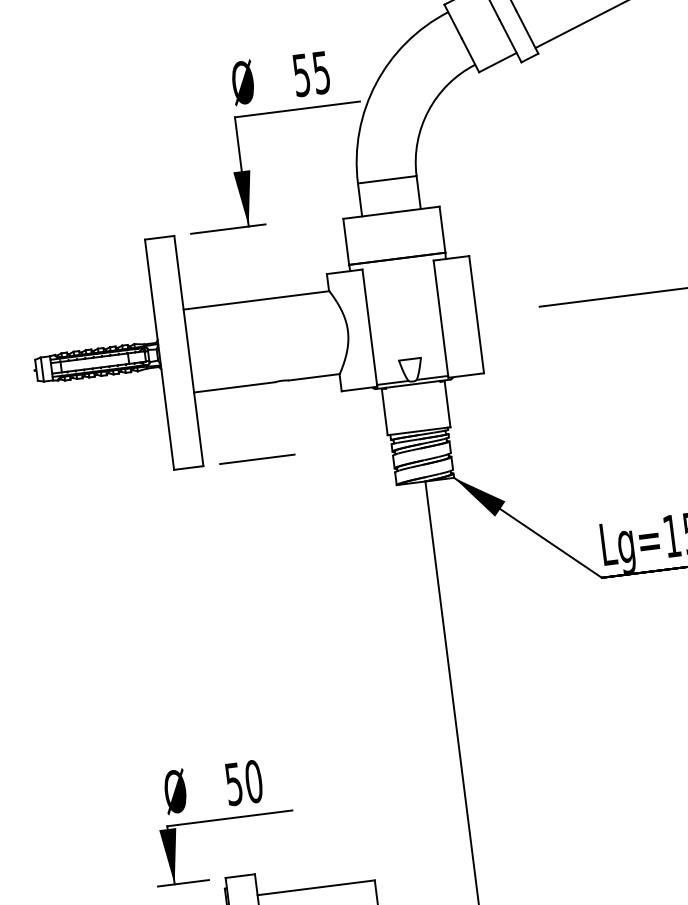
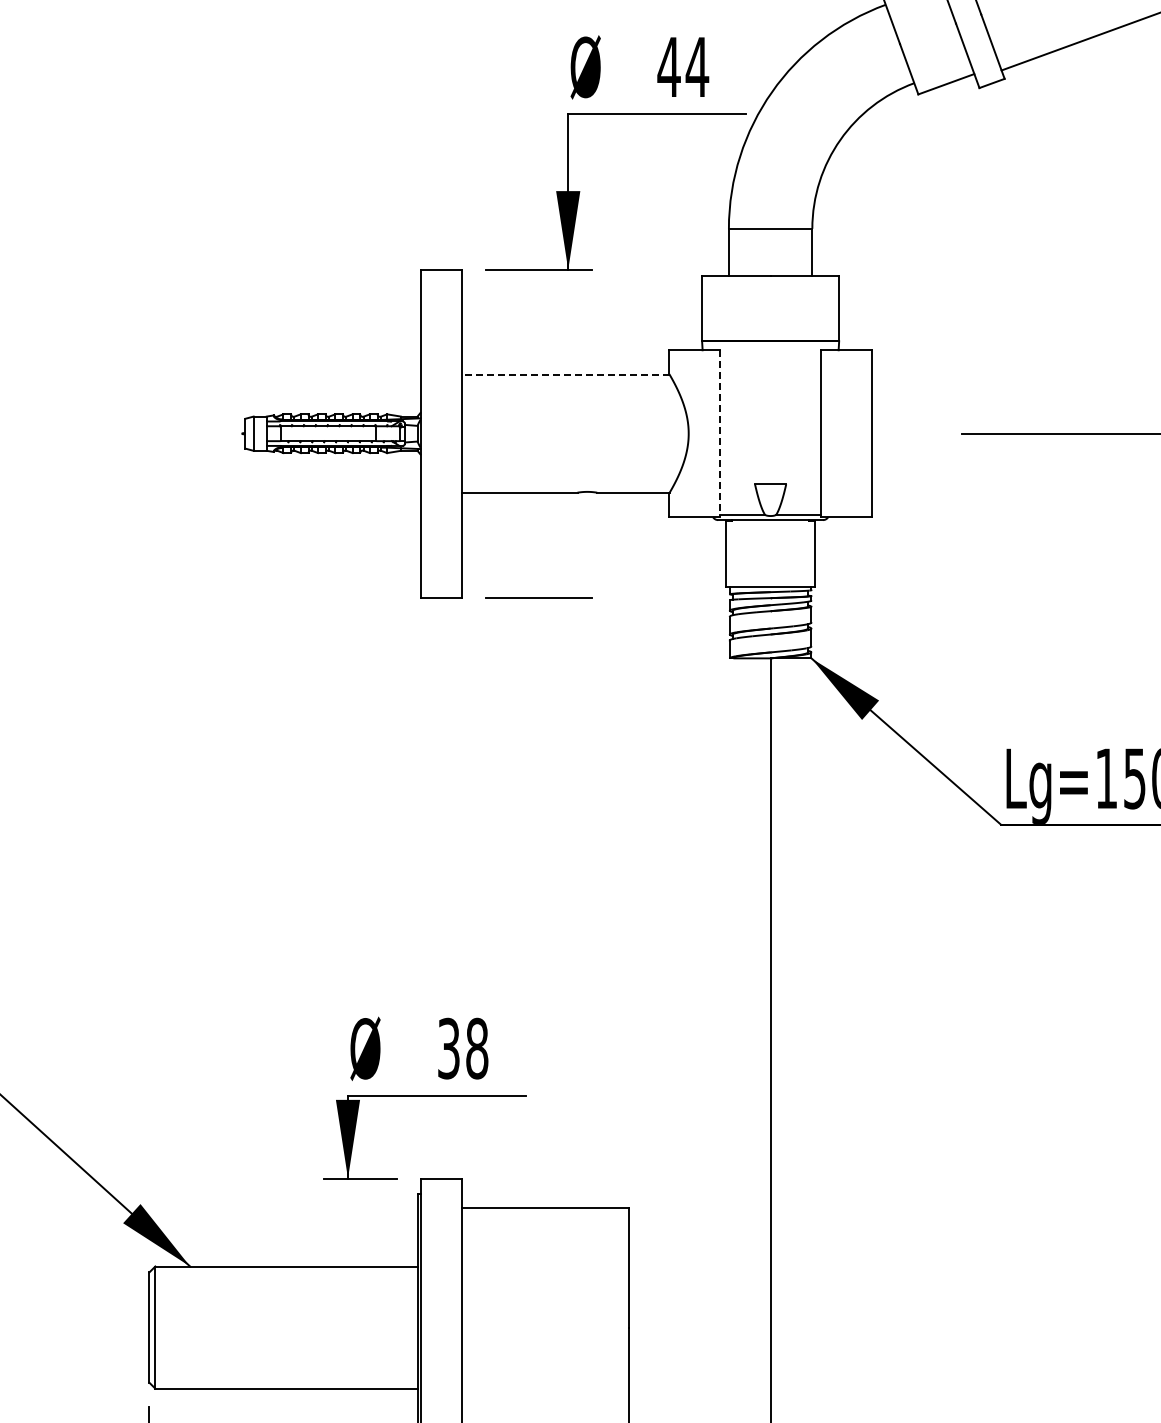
text: (311, 74) -> (683, 67), 55 -> 44
line: (256, 300) -> (565, 374), solid -> dashed
line: (369, 328) -> (719, 434), solid -> dashed
text: (244, 782) -> (463, 1048), 50 -> 38

